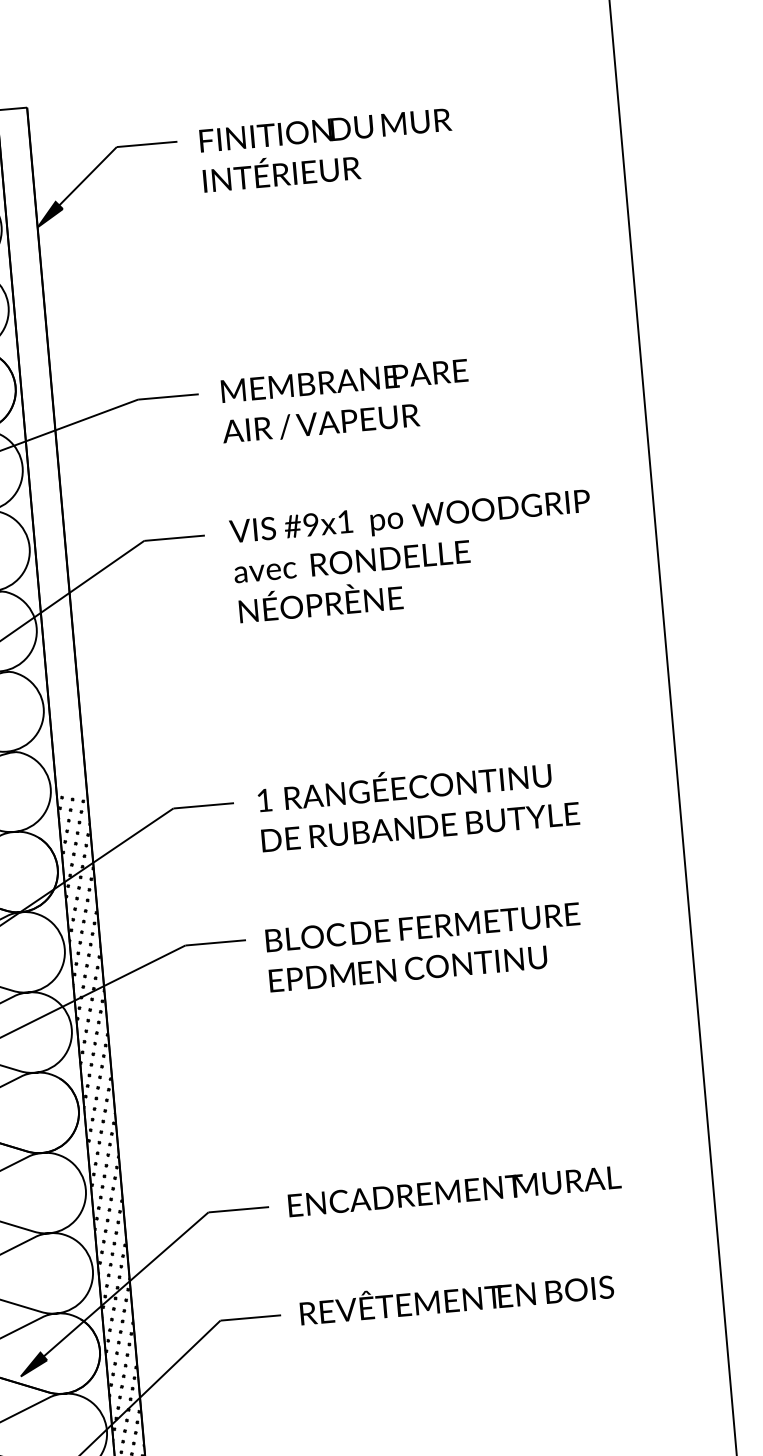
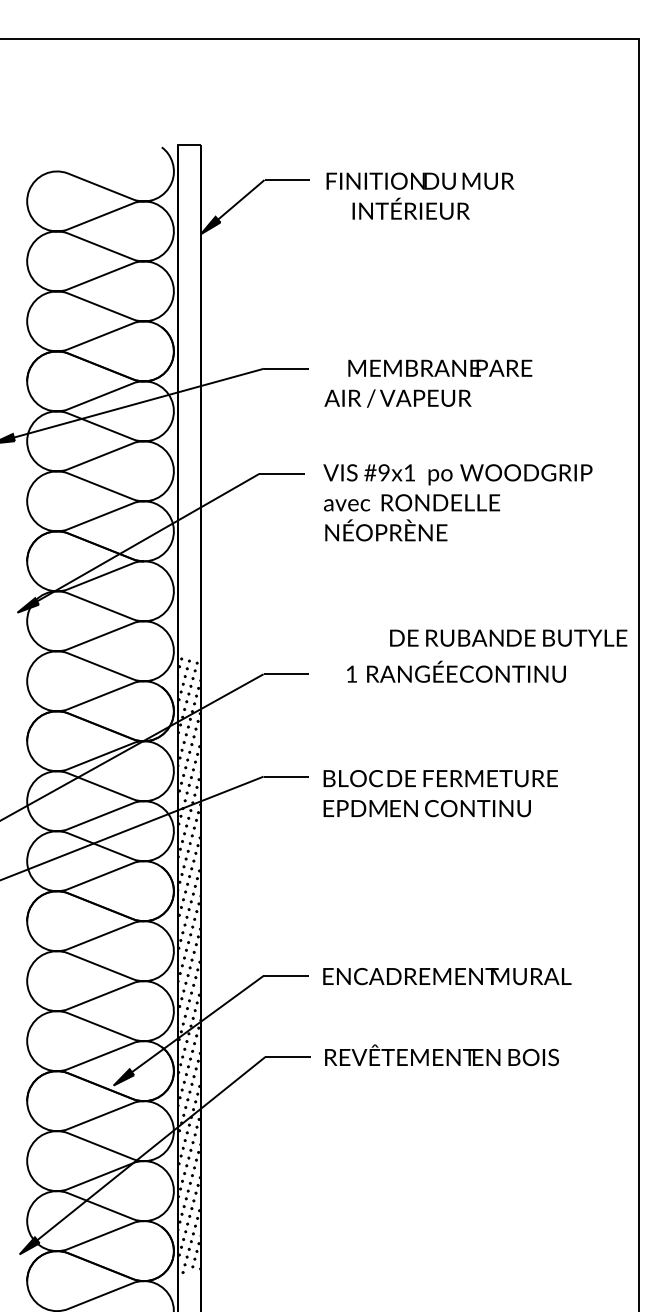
text: (280, 171) -> (410, 208), moved
text: (344, 379) -> (440, 367), moved
text: (404, 784) -> (456, 671), moved
text: (420, 826) -> (508, 637), moved

